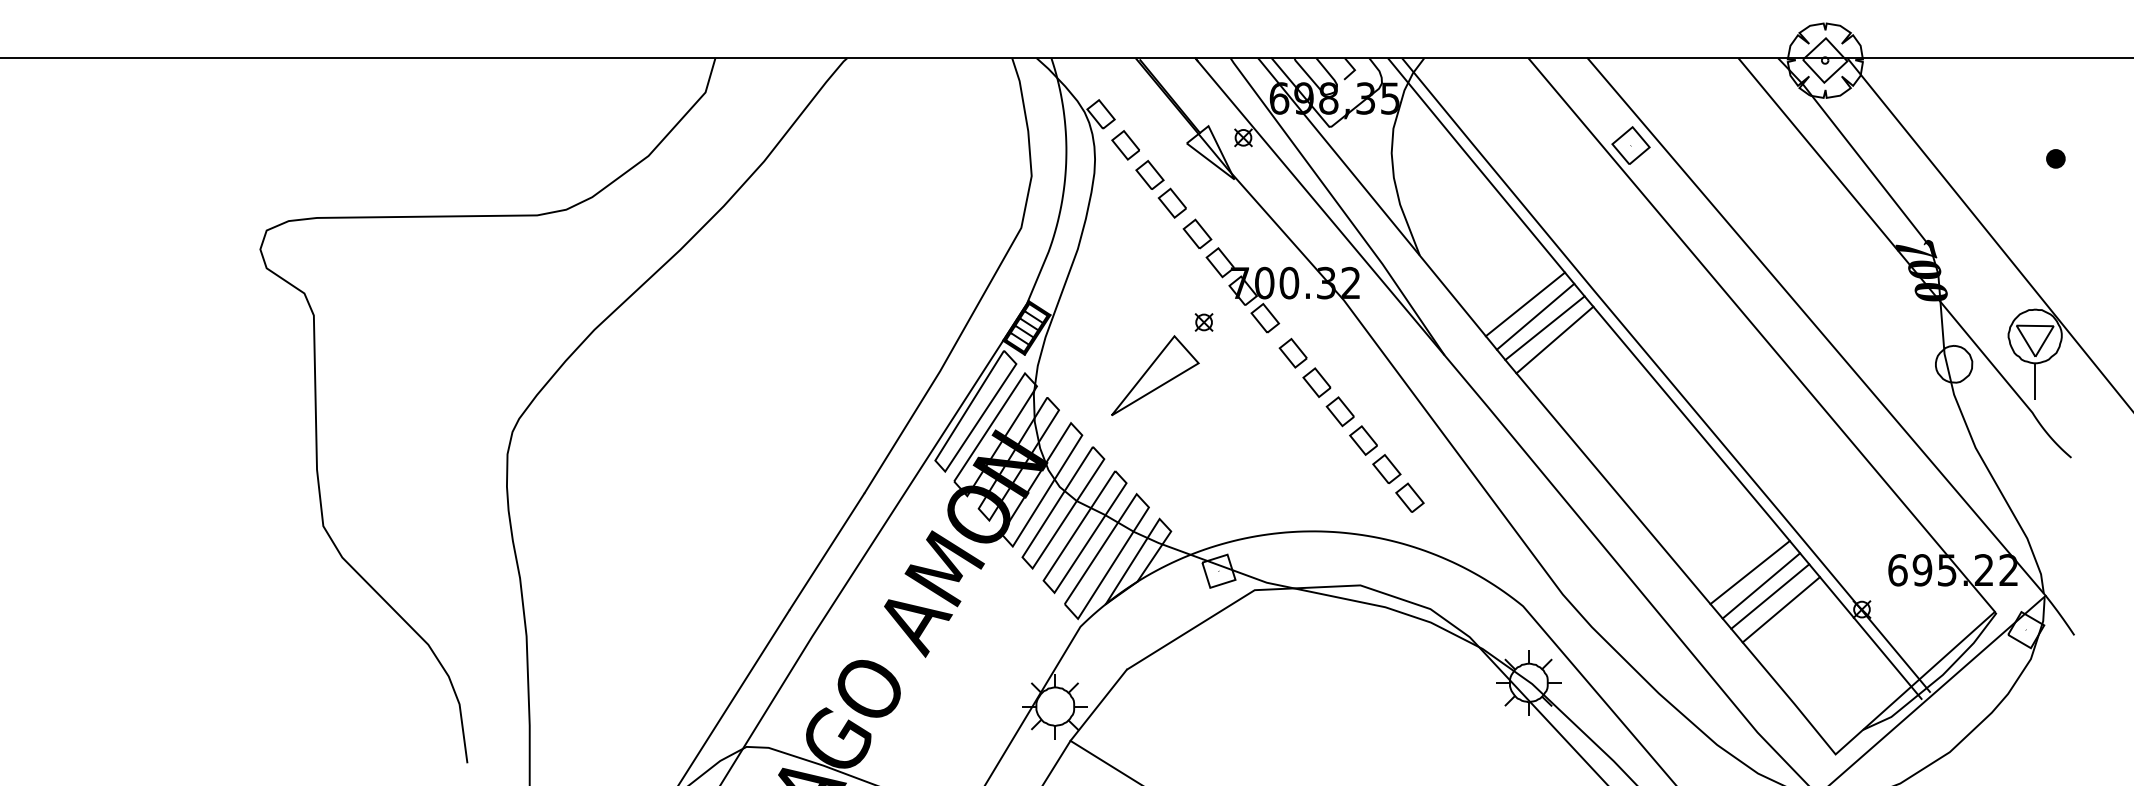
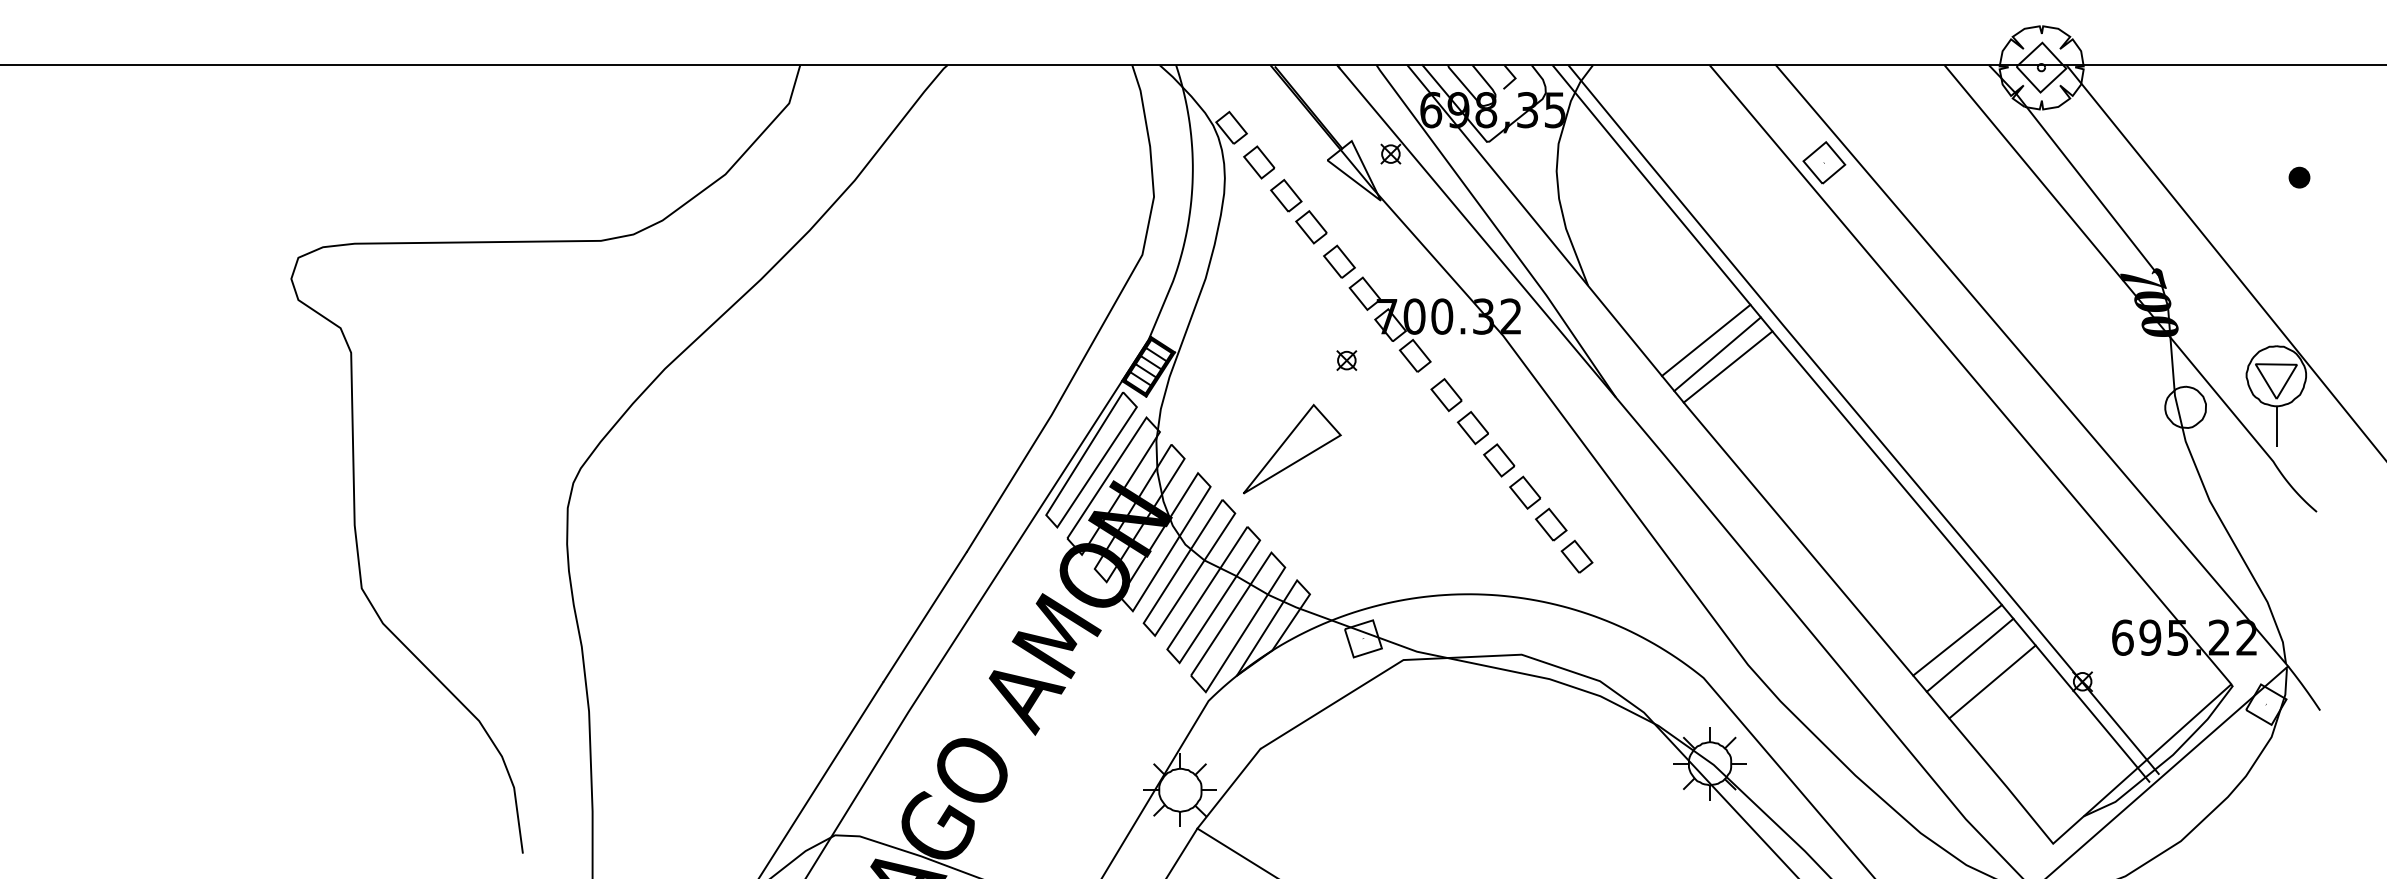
line: (1555, 340) -> (1739, 380), removed
part: (1155, 375) -> (1292, 448), moved
line: (1769, 596) -> (1979, 667), removed

